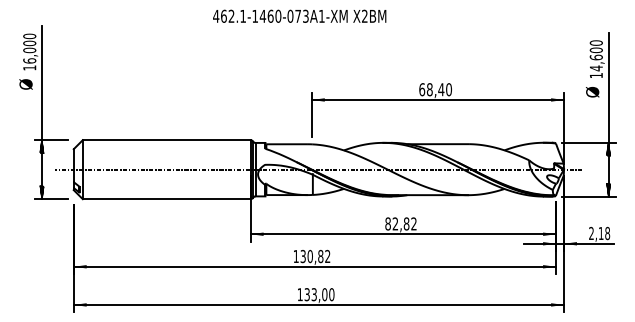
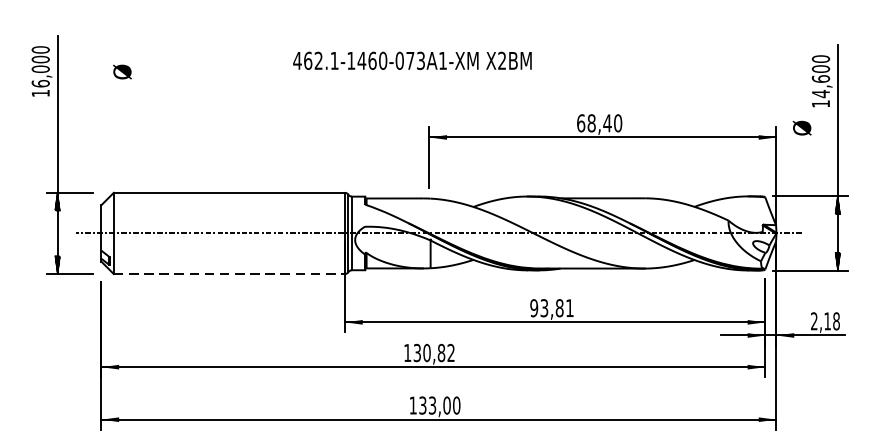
text: (299, 15) -> (412, 59), moved
text: (25, 84) -> (121, 72), moved
text: (592, 92) -> (801, 128), moved
line: (166, 199) -> (229, 274), solid -> dashed
text: (400, 223) -> (551, 307), 82,82 -> 93,81

